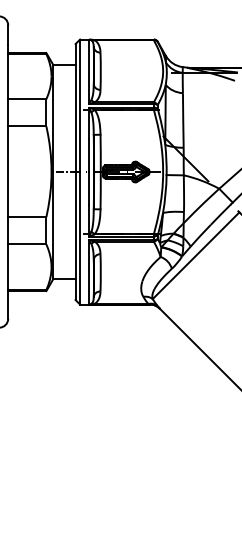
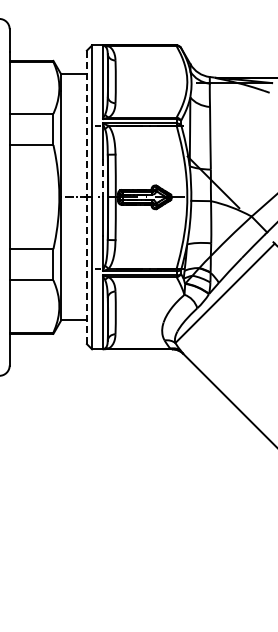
line: (89, 155) -> (102, 178), solid -> dashed
line: (75, 172) -> (86, 197), solid -> dashed

